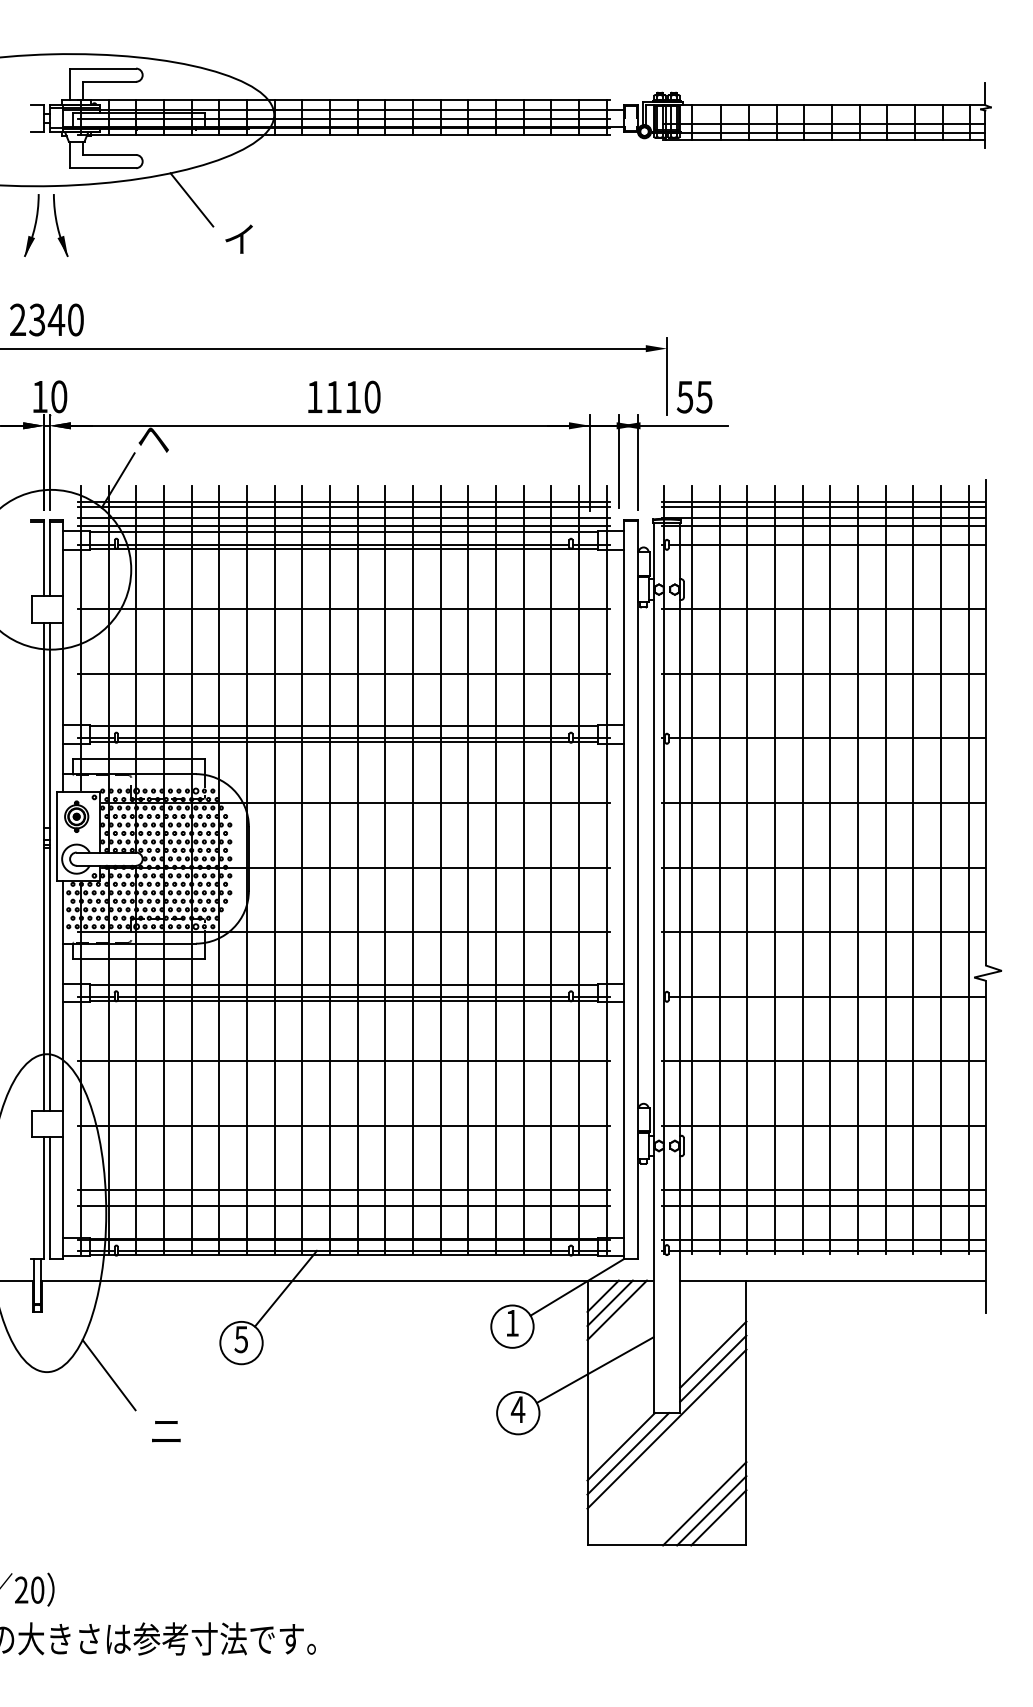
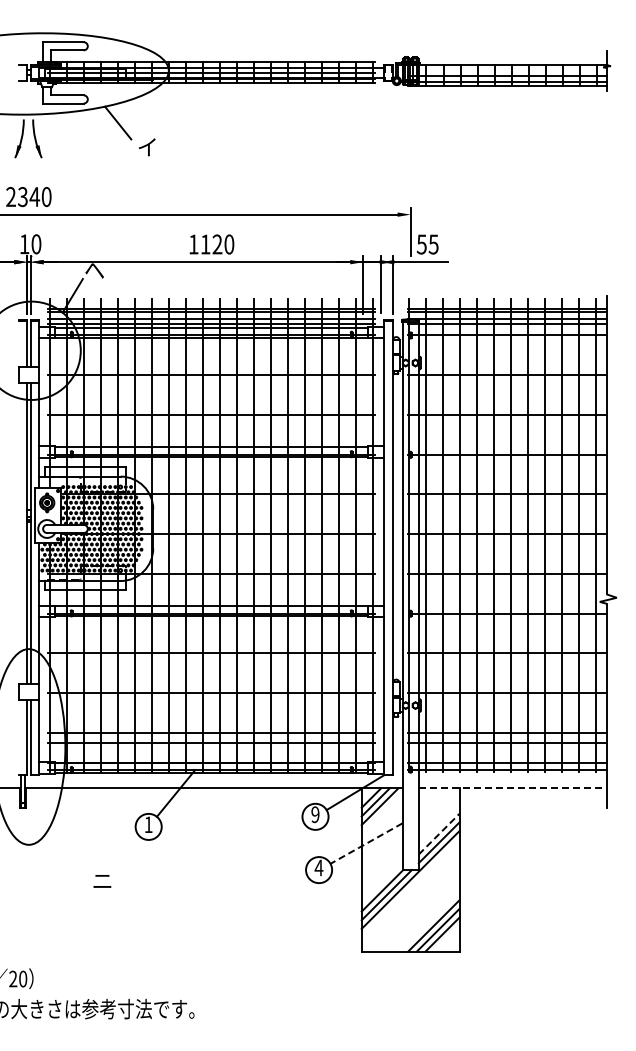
text: (353, 397) -> (217, 244), 1110 -> 1120
line: (832, 1280) -> (512, 788), solid -> dashed
text: (512, 1322) -> (315, 814), 1 -> 9
text: (241, 1339) -> (148, 824), 5 -> 1
line: (713, 1355) -> (439, 834), solid -> dashed
line: (595, 1369) -> (366, 843), solid -> dashed
line: (108, 1374) -> (66, 846), removed

